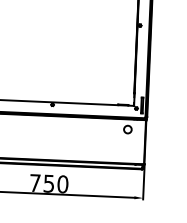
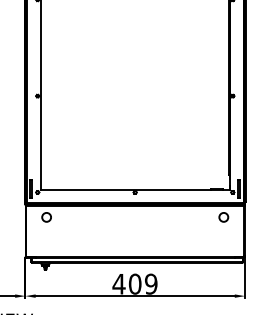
text: (48, 183) -> (134, 283), 750 -> 409

